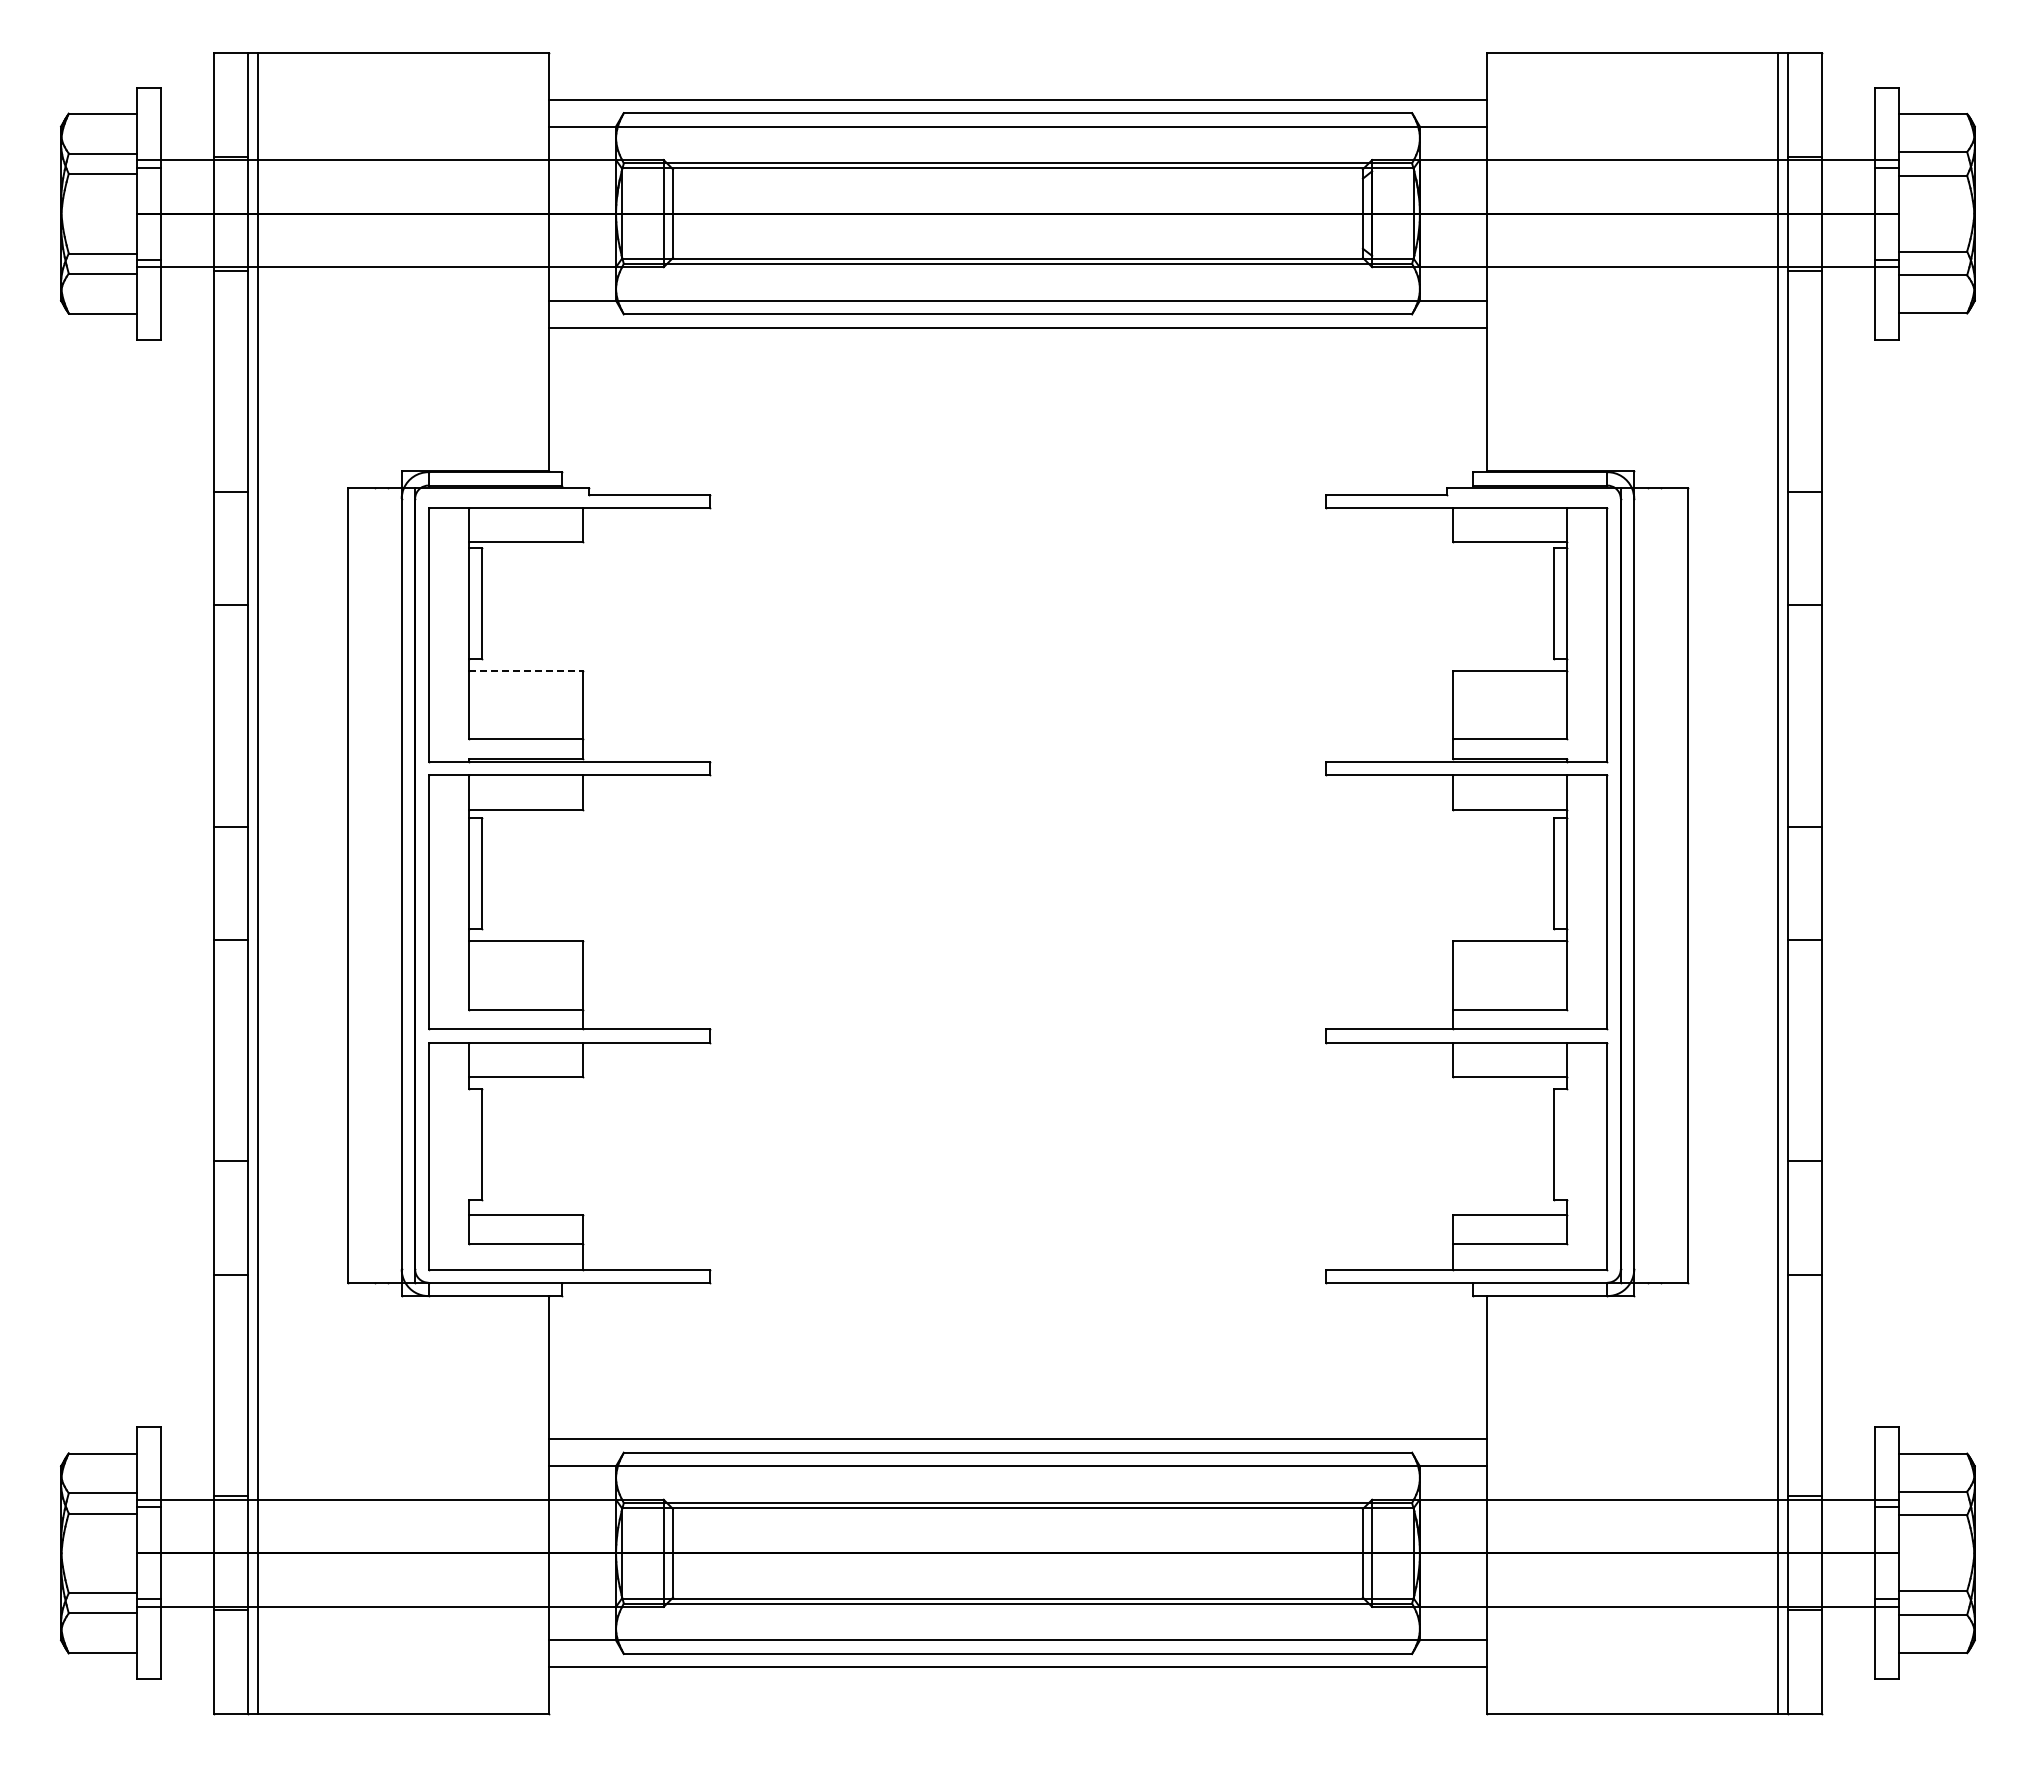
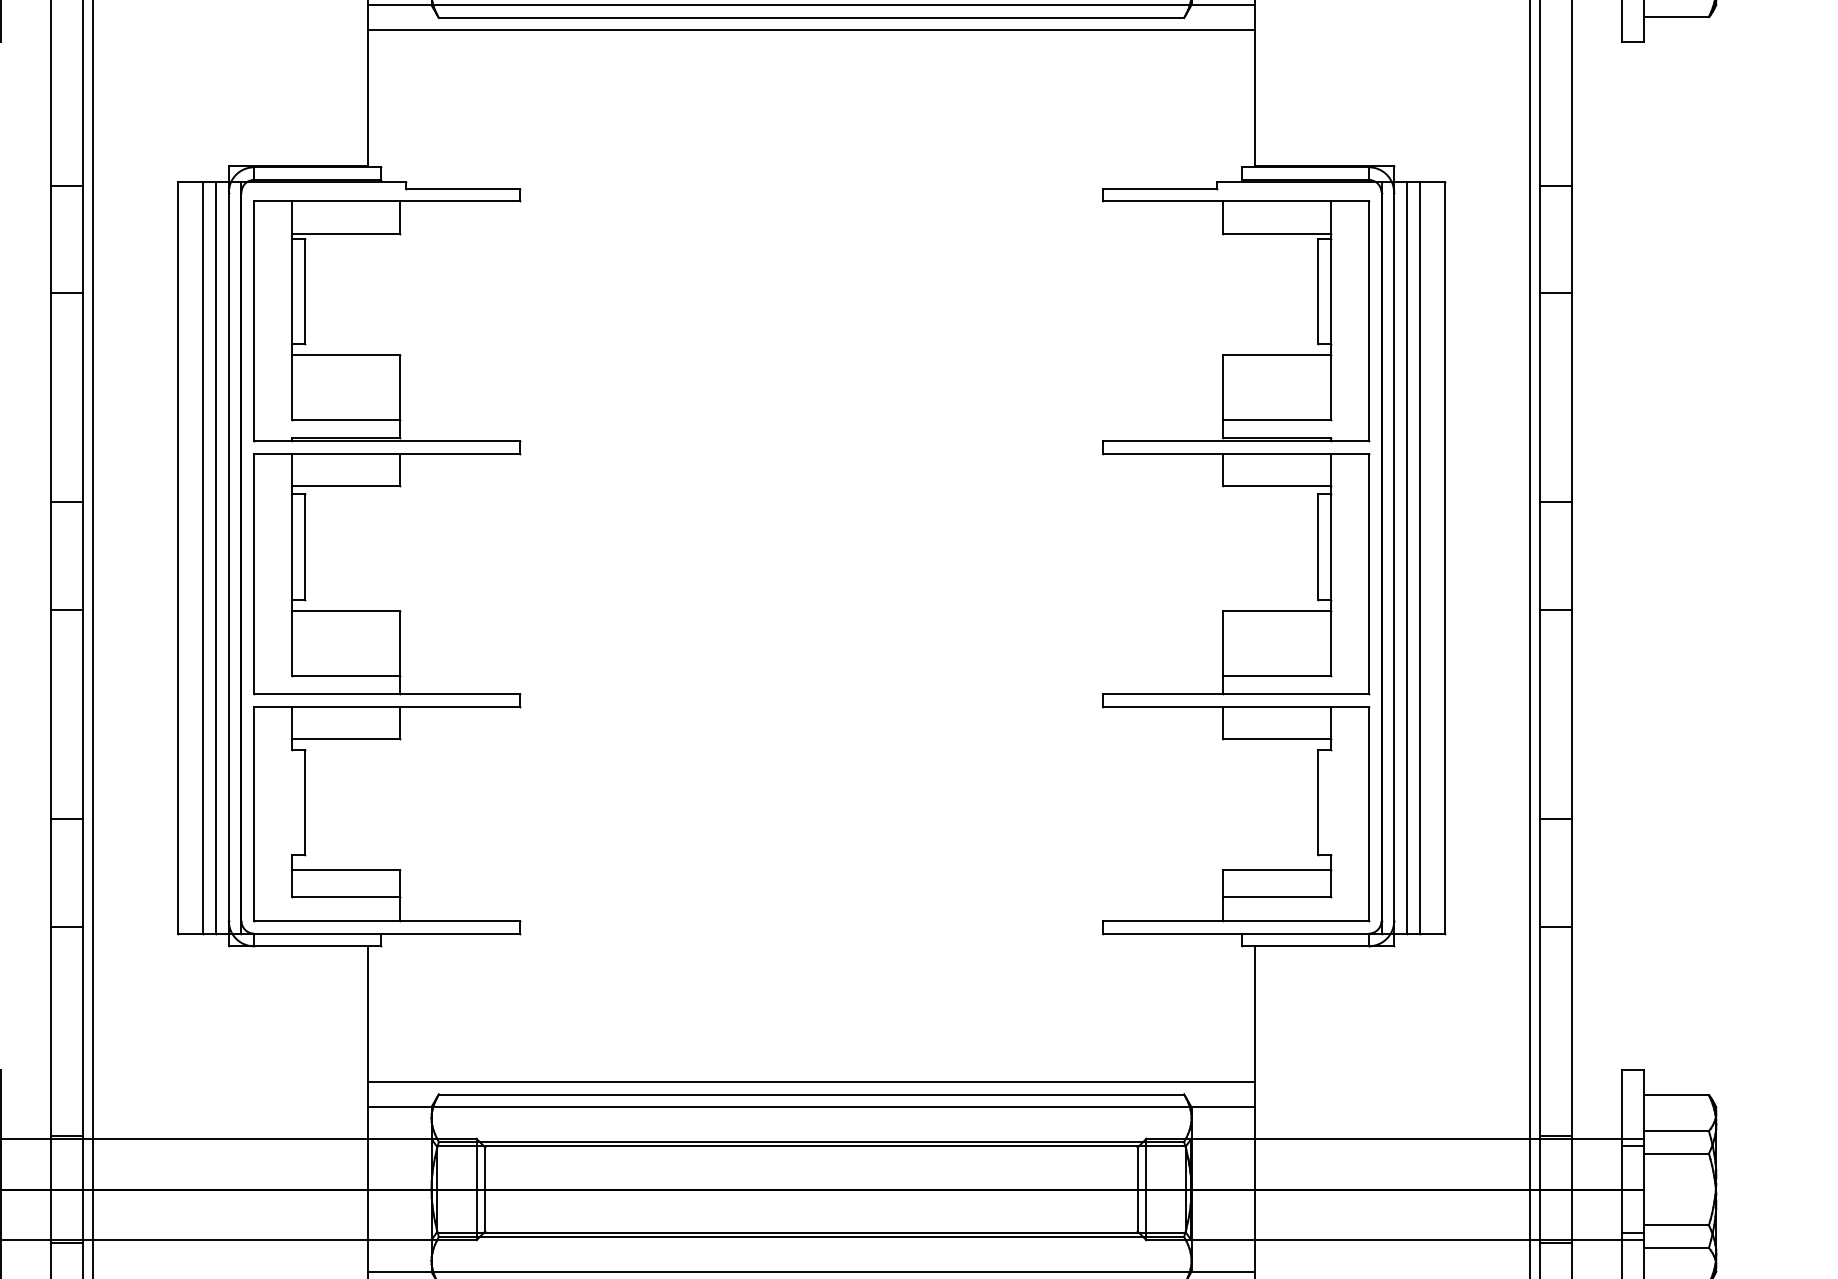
line: (525, 670) -> (345, 354), dashed -> solid
line: (374, 885) -> (203, 558), added
line: (388, 885) -> (216, 558), added
line: (1647, 885) -> (1406, 558), added
line: (1661, 885) -> (1419, 558), added

